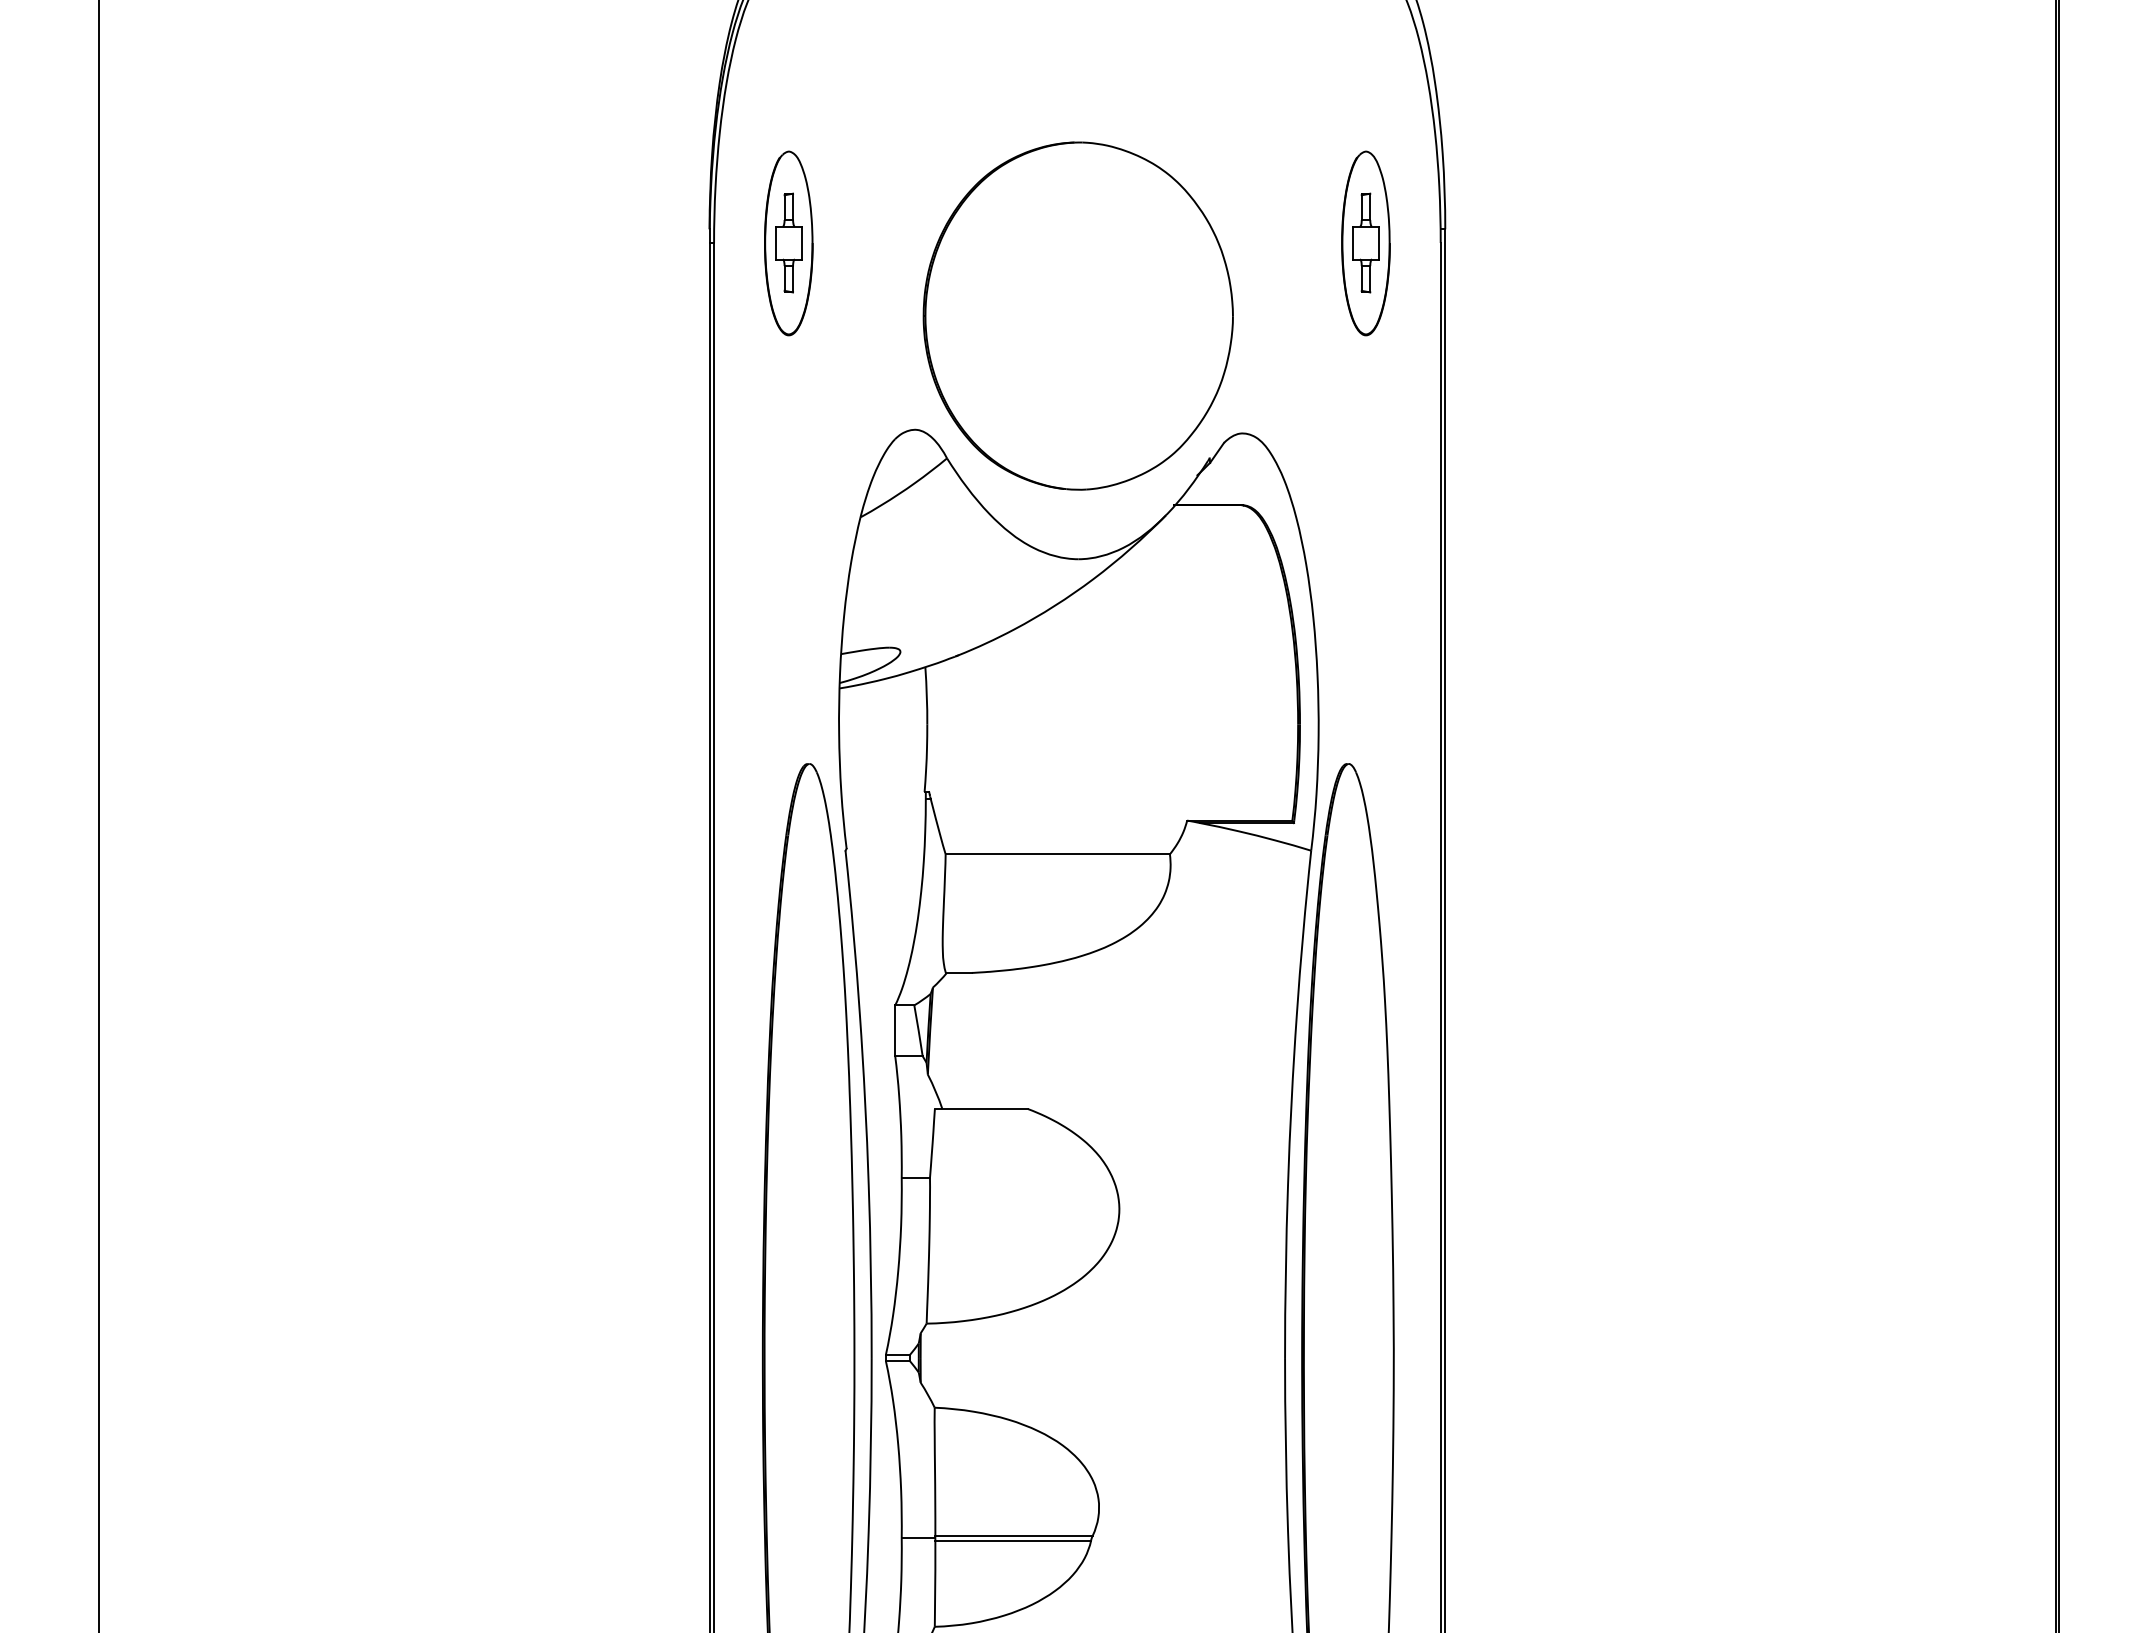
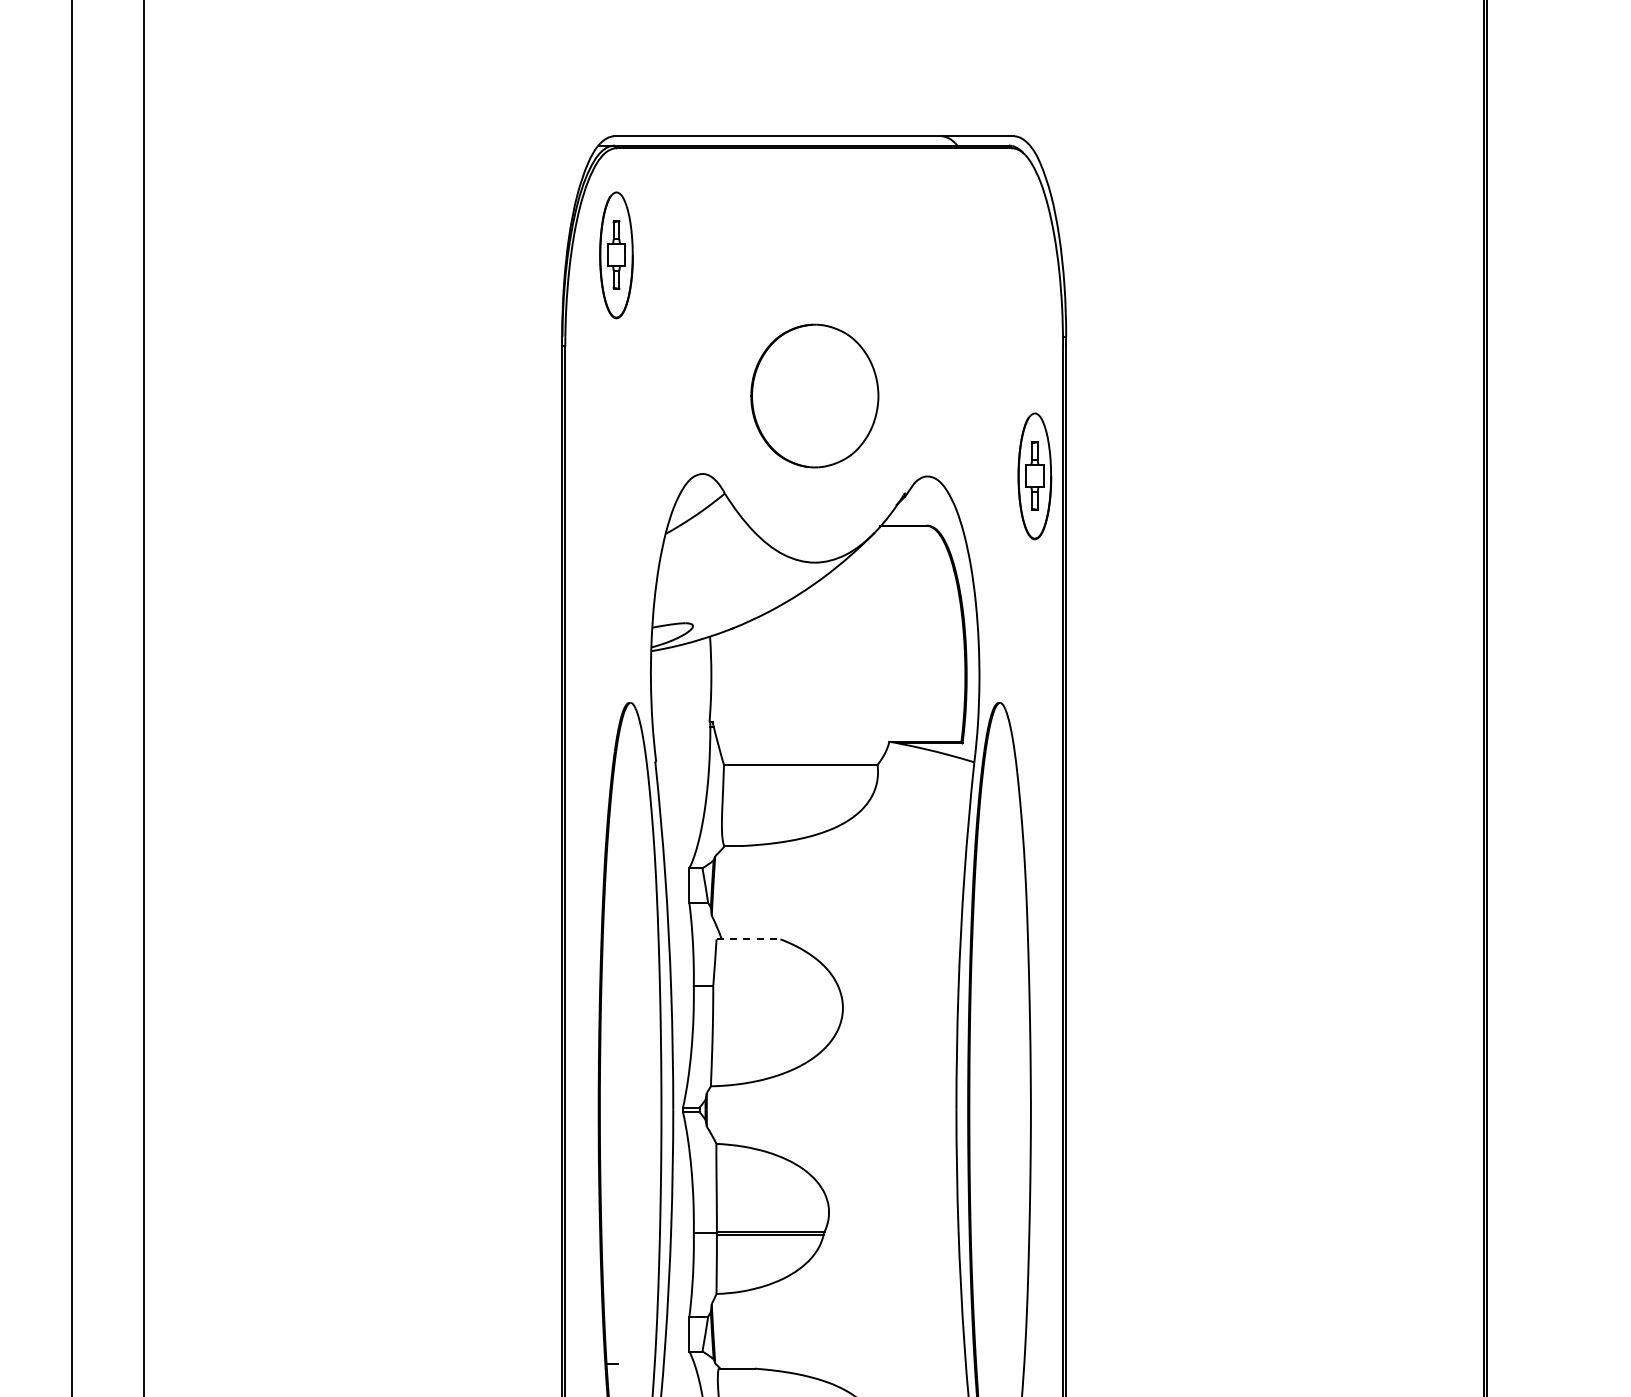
part: (788, 243) -> (616, 255), moved
part: (1365, 243) -> (1034, 476), moved
part: (1077, 315) -> (814, 395), size x0.6
line: (981, 1109) -> (748, 939), solid -> dashed

